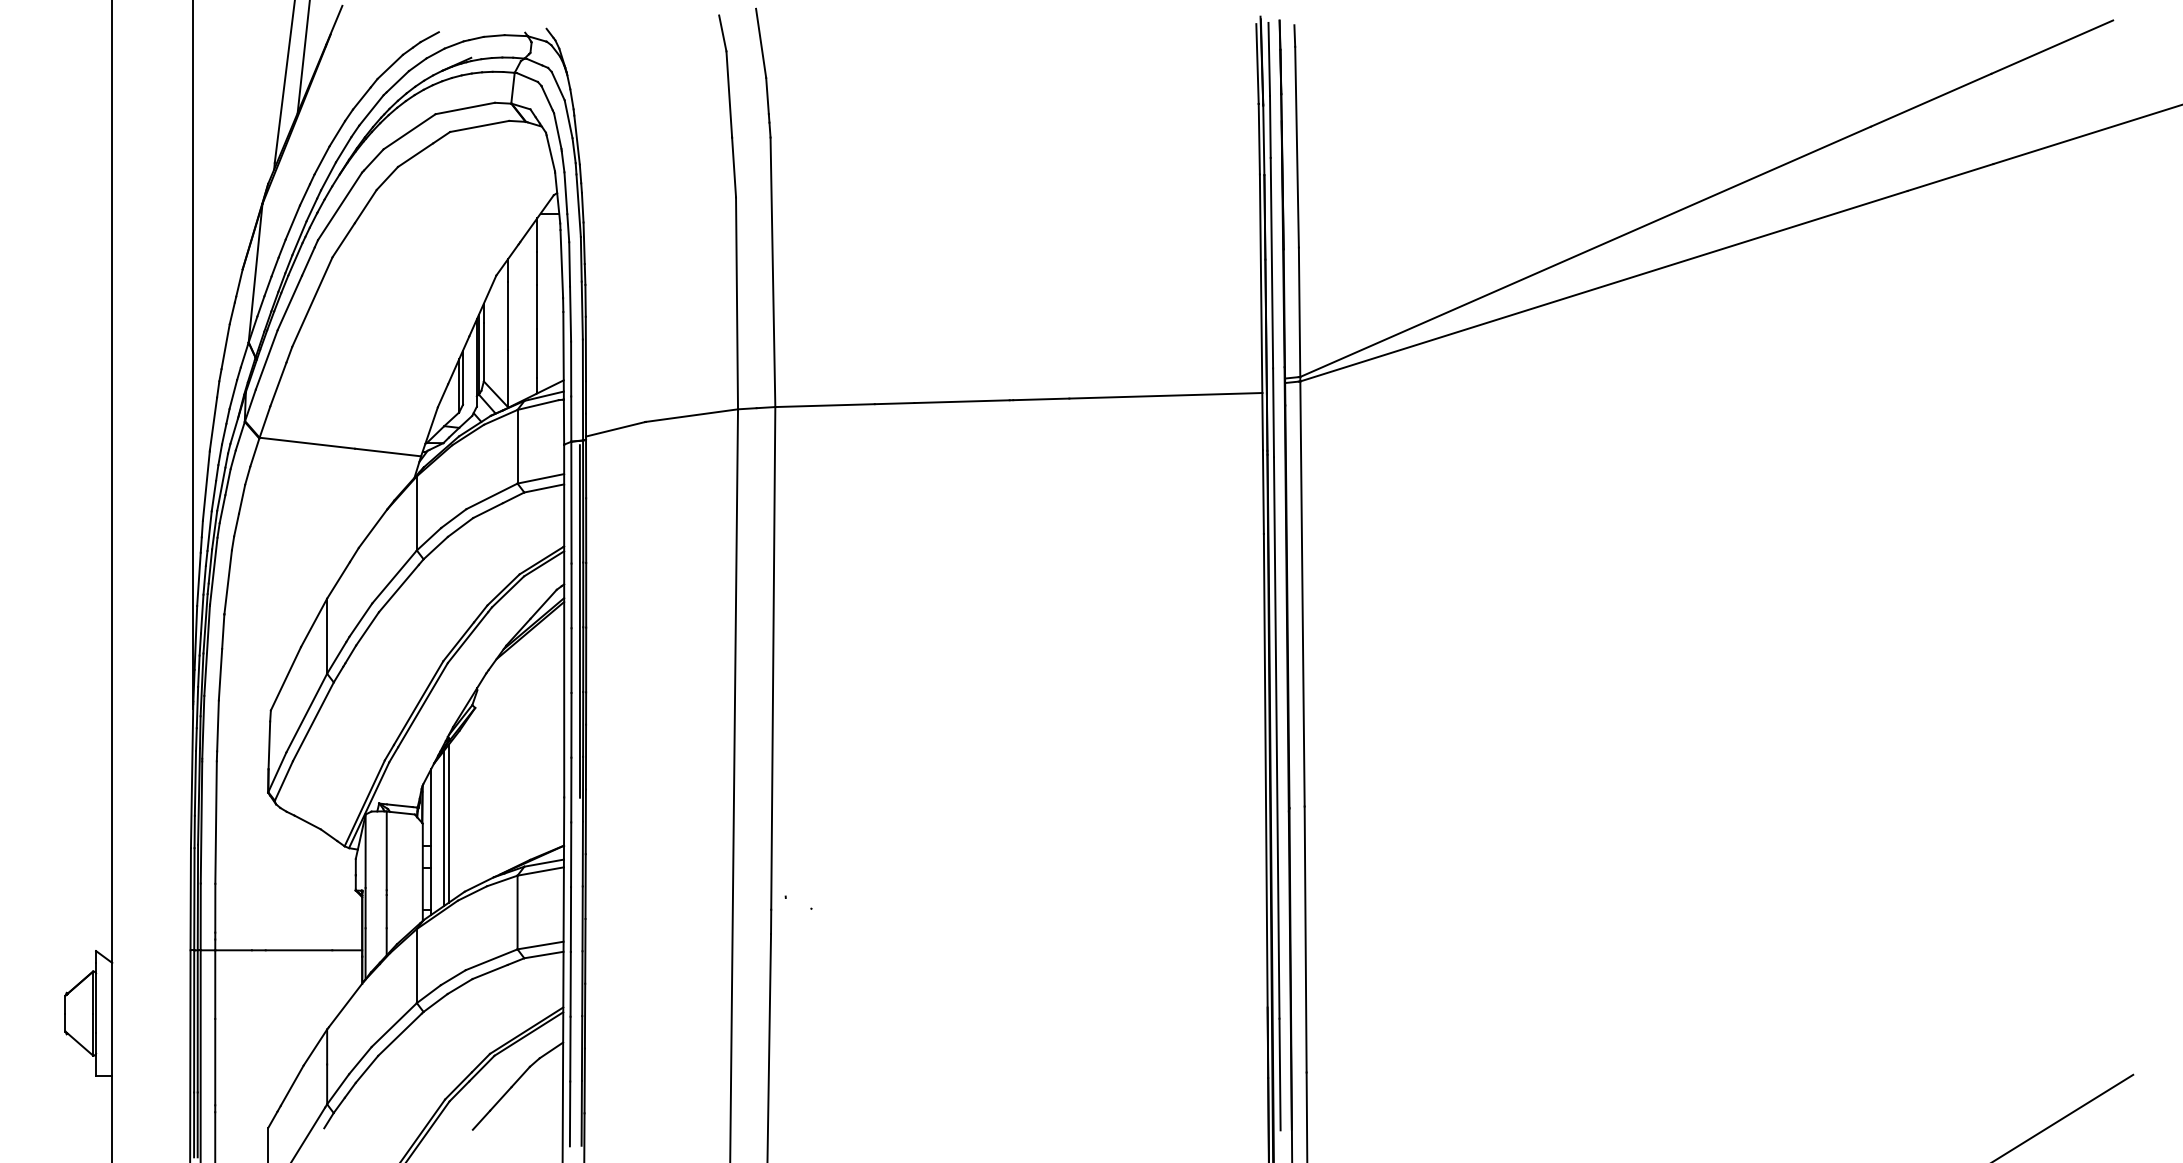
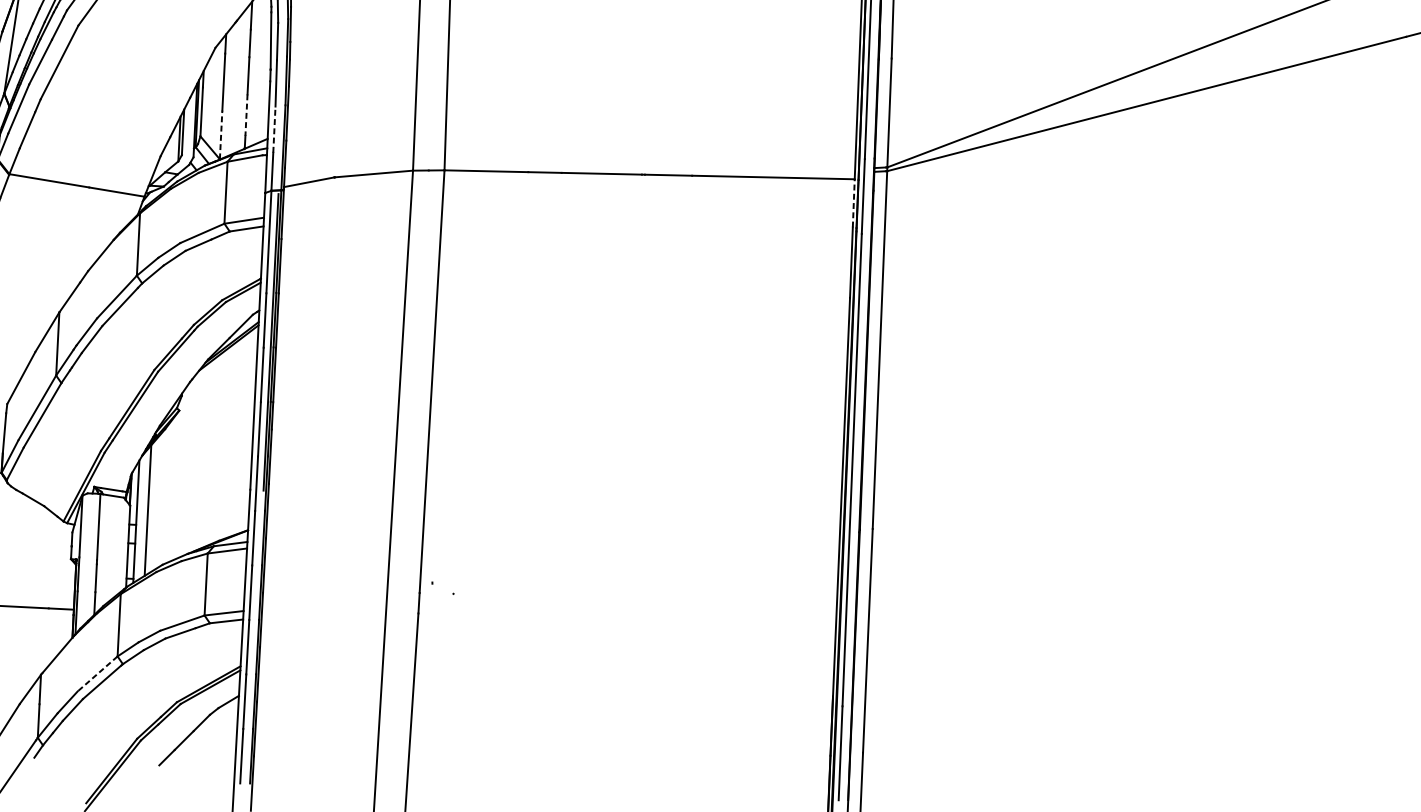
line: (537, 353) -> (246, 115), solid -> dashed
line: (571, 368) -> (274, 129), solid -> dashed
line: (508, 378) -> (221, 134), solid -> dashed
line: (1262, 421) -> (853, 203), solid -> dashed
line: (448, 823) -> (151, 506), removed
line: (394, 1025) -> (97, 674), solid -> dashed

